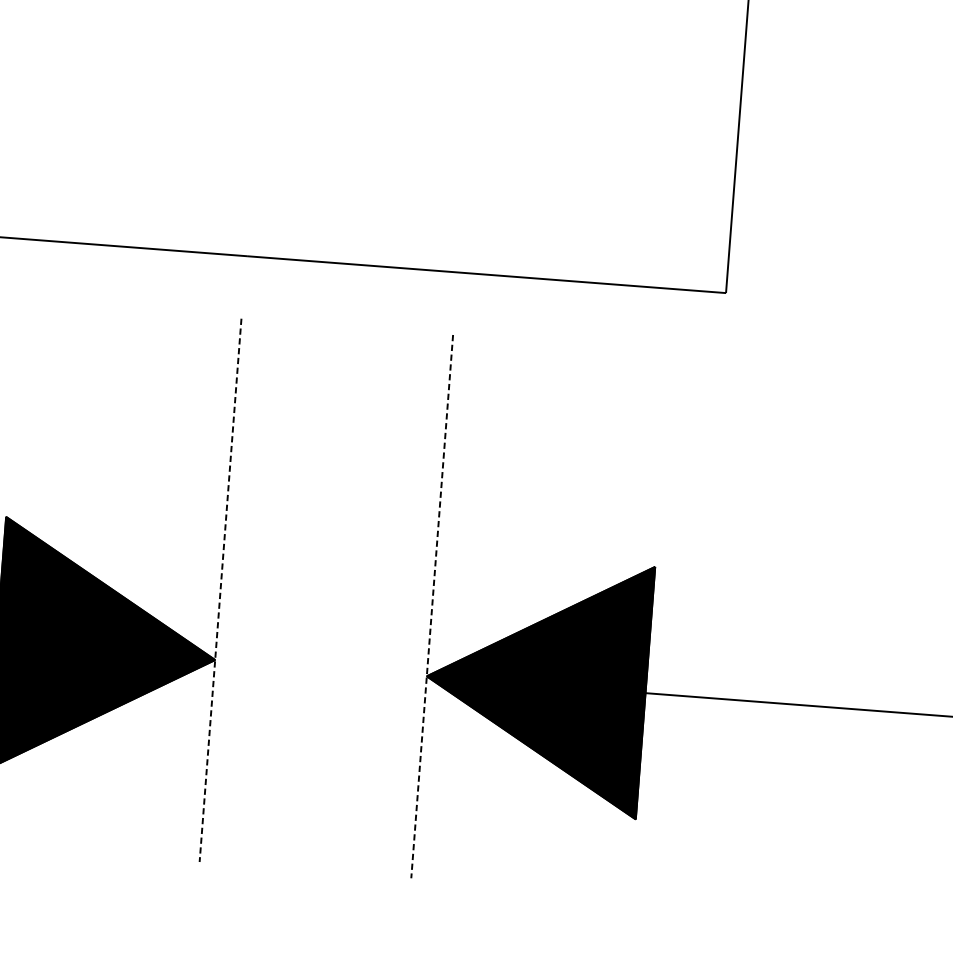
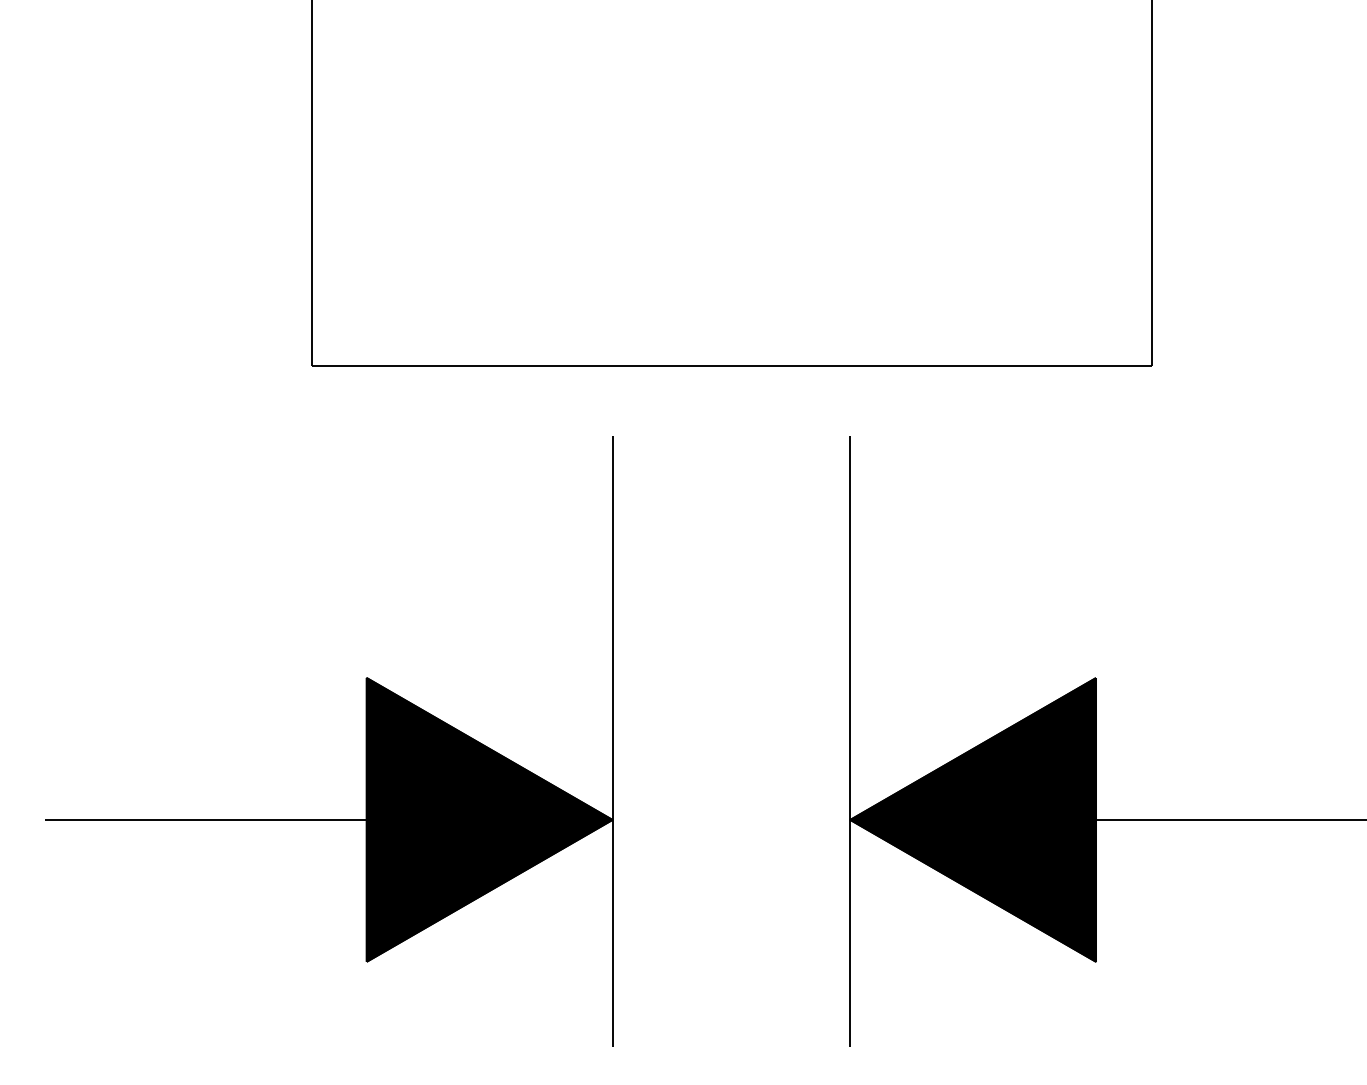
line: (220, 591) -> (612, 742), dashed -> solid
line: (432, 607) -> (850, 742), dashed -> solid

